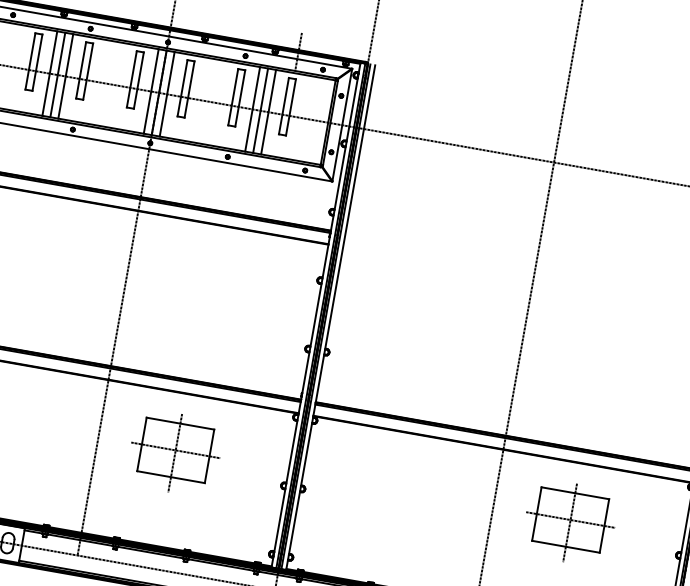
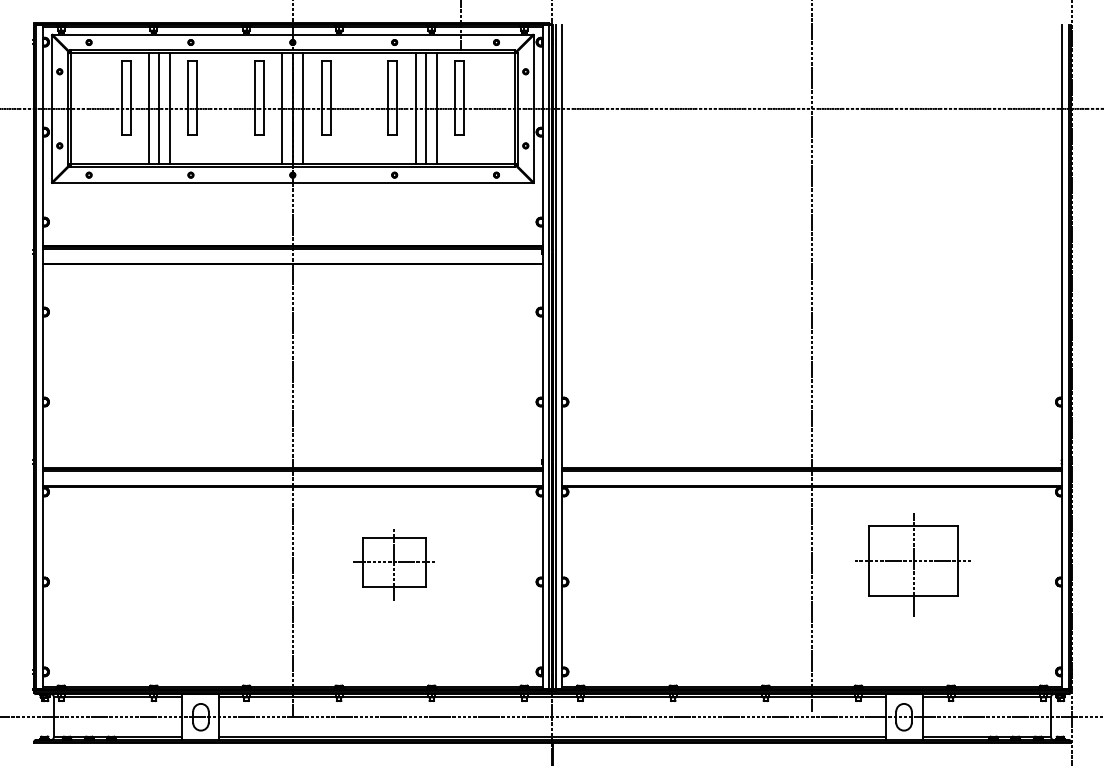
part: (175, 452) -> (394, 564), size x0.7

